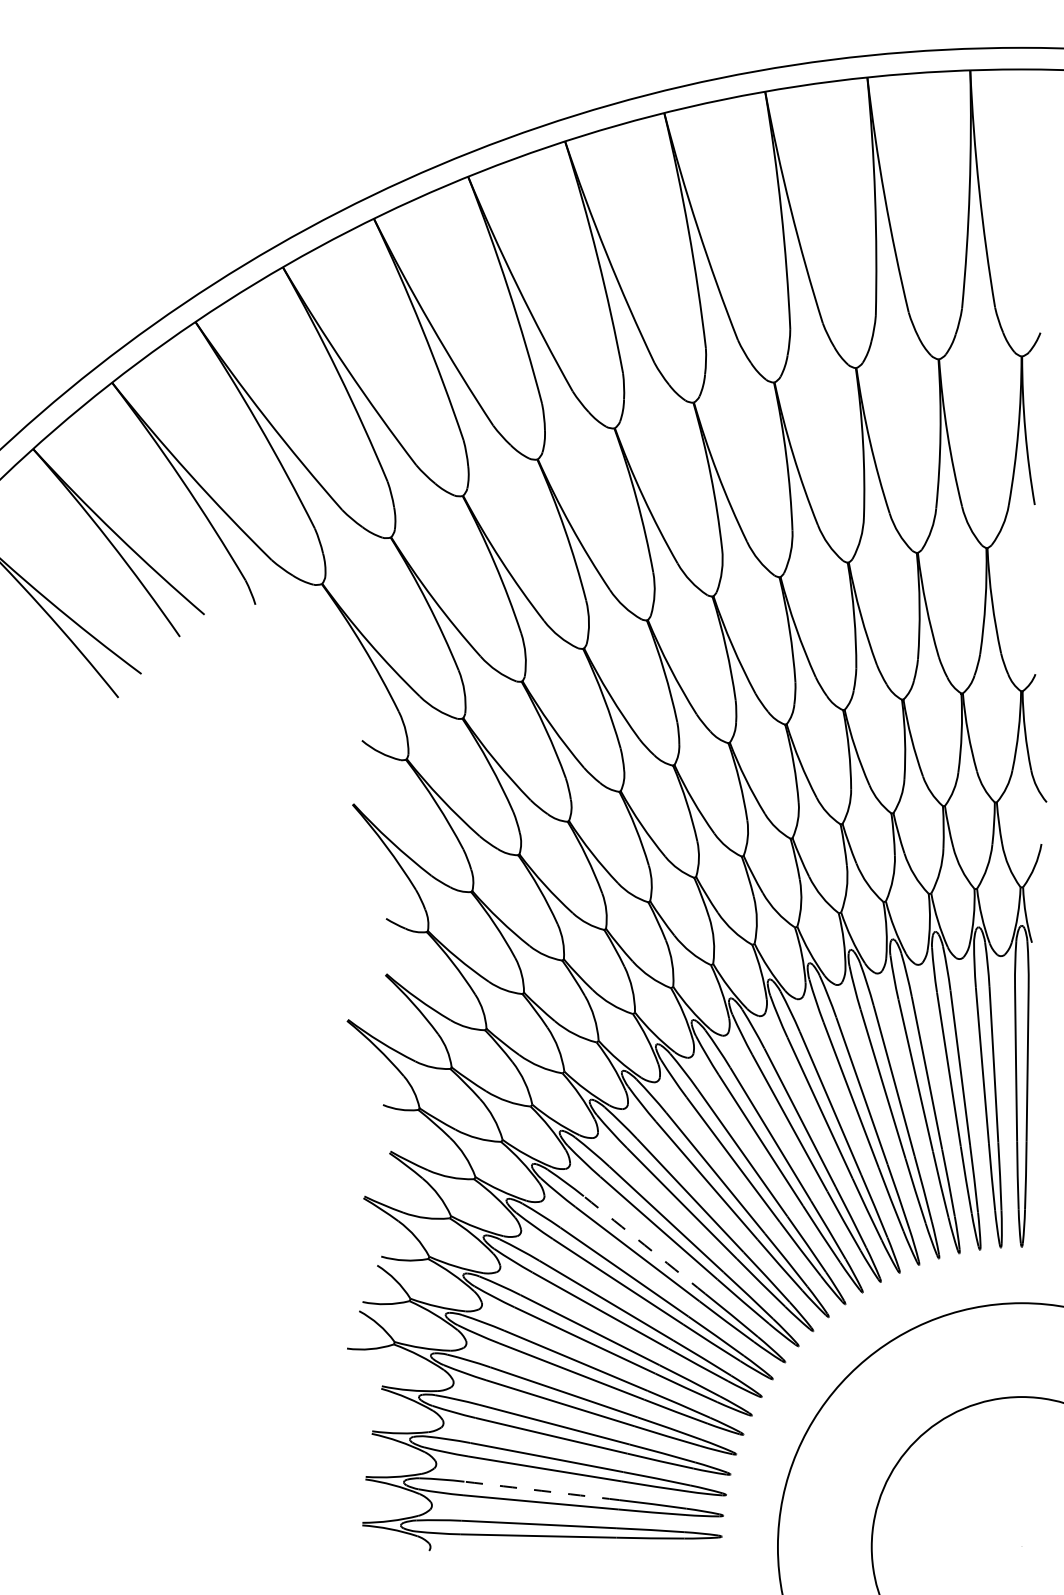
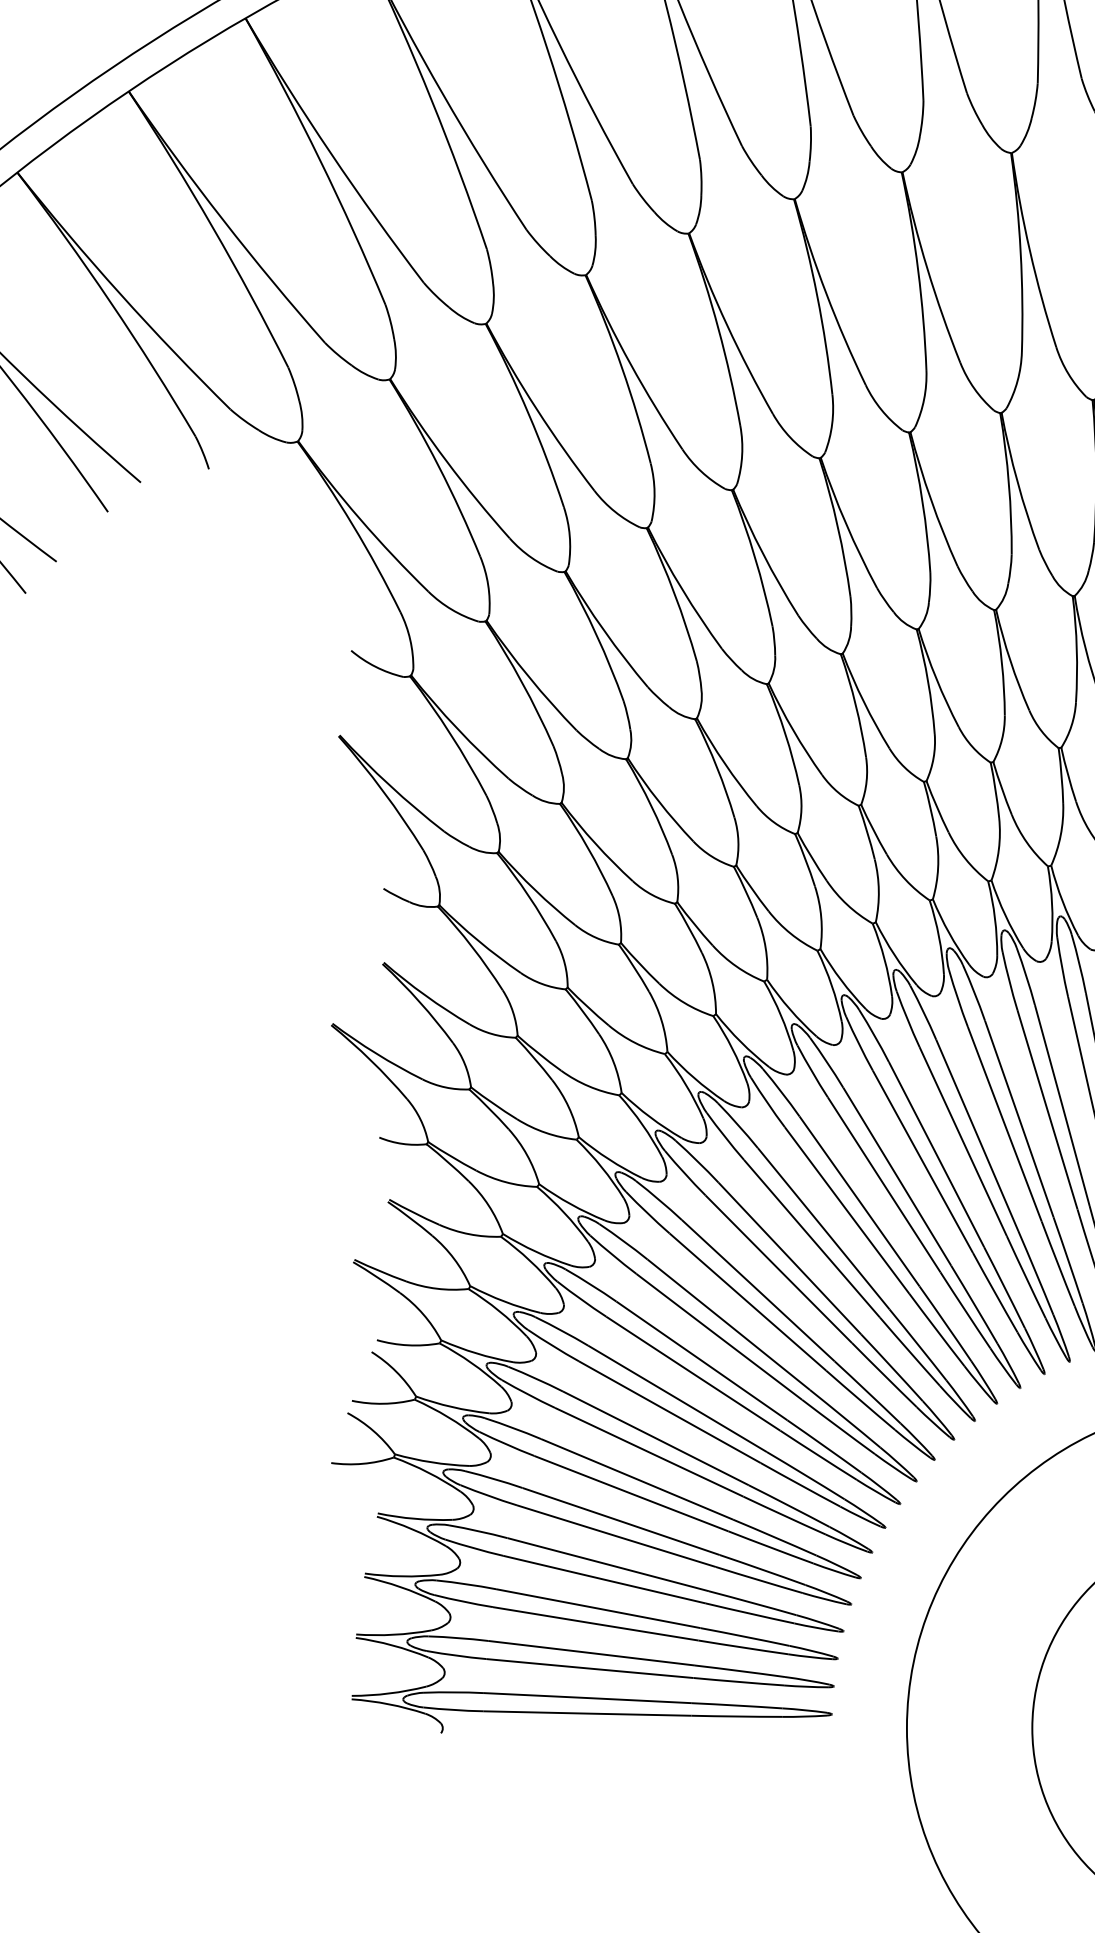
arc: (644, 1245) -> (728, 1325), dashed -> solid
arc: (541, 1490) -> (591, 1652), dashed -> solid

